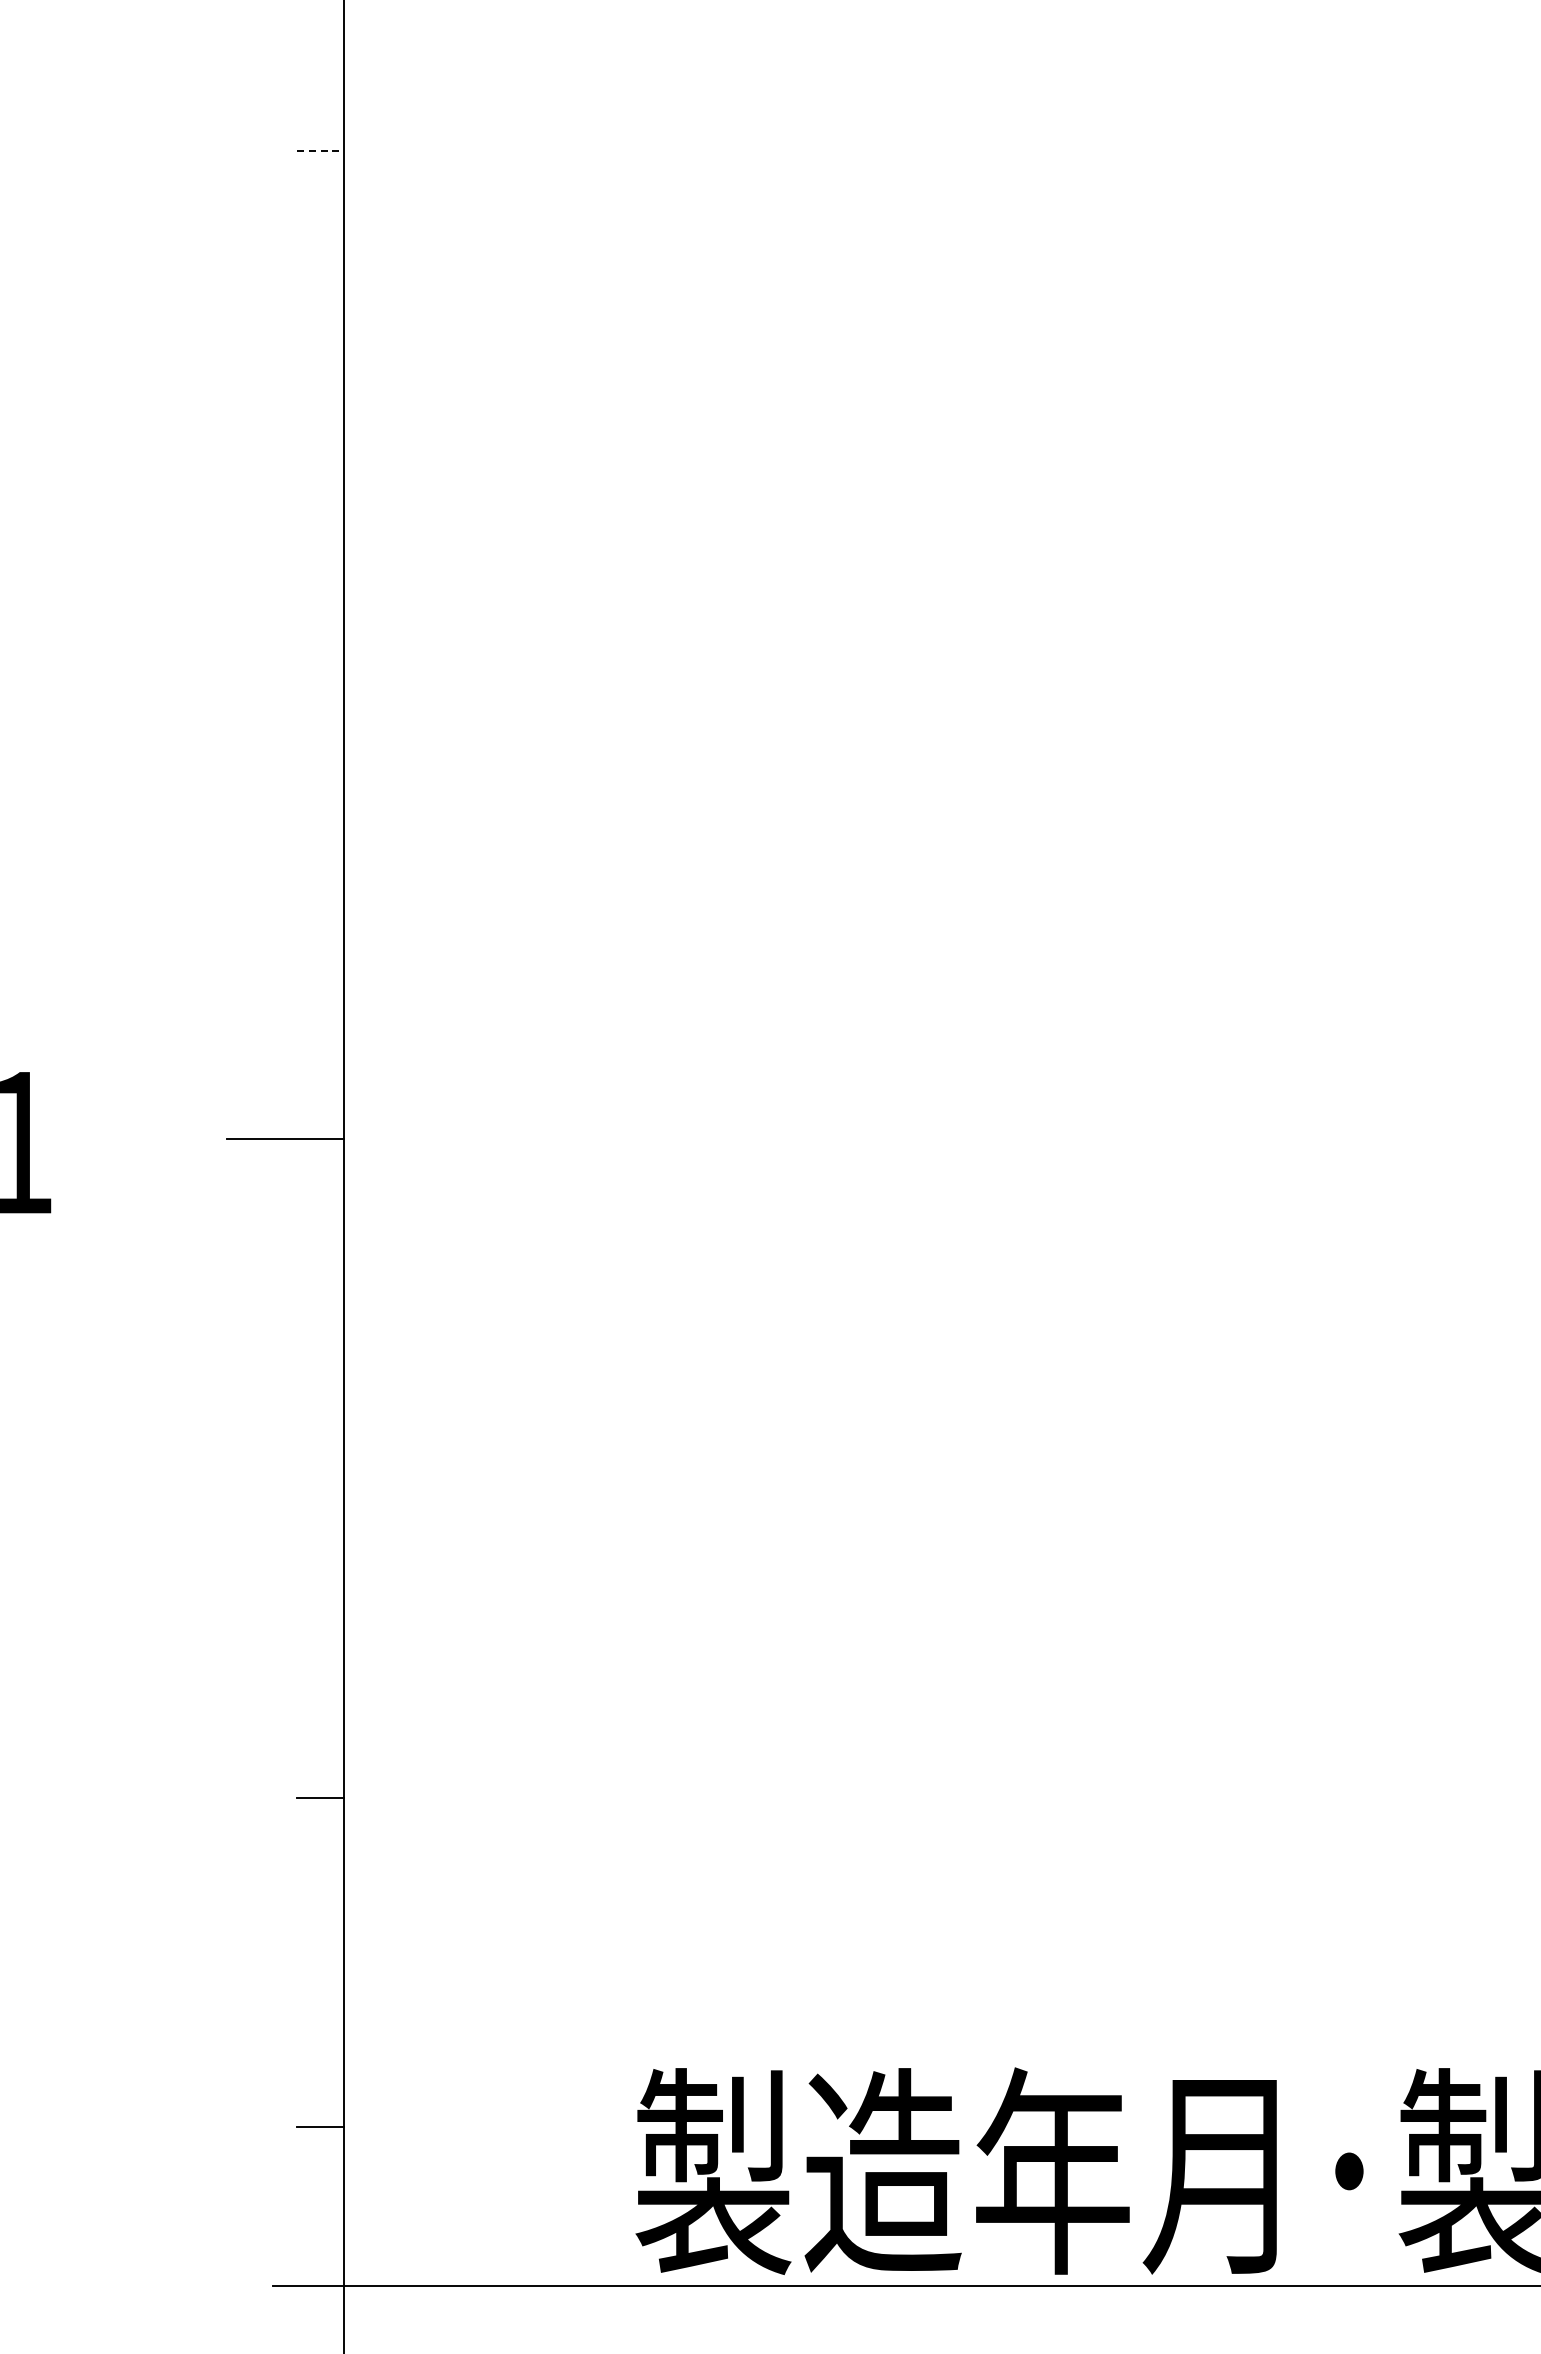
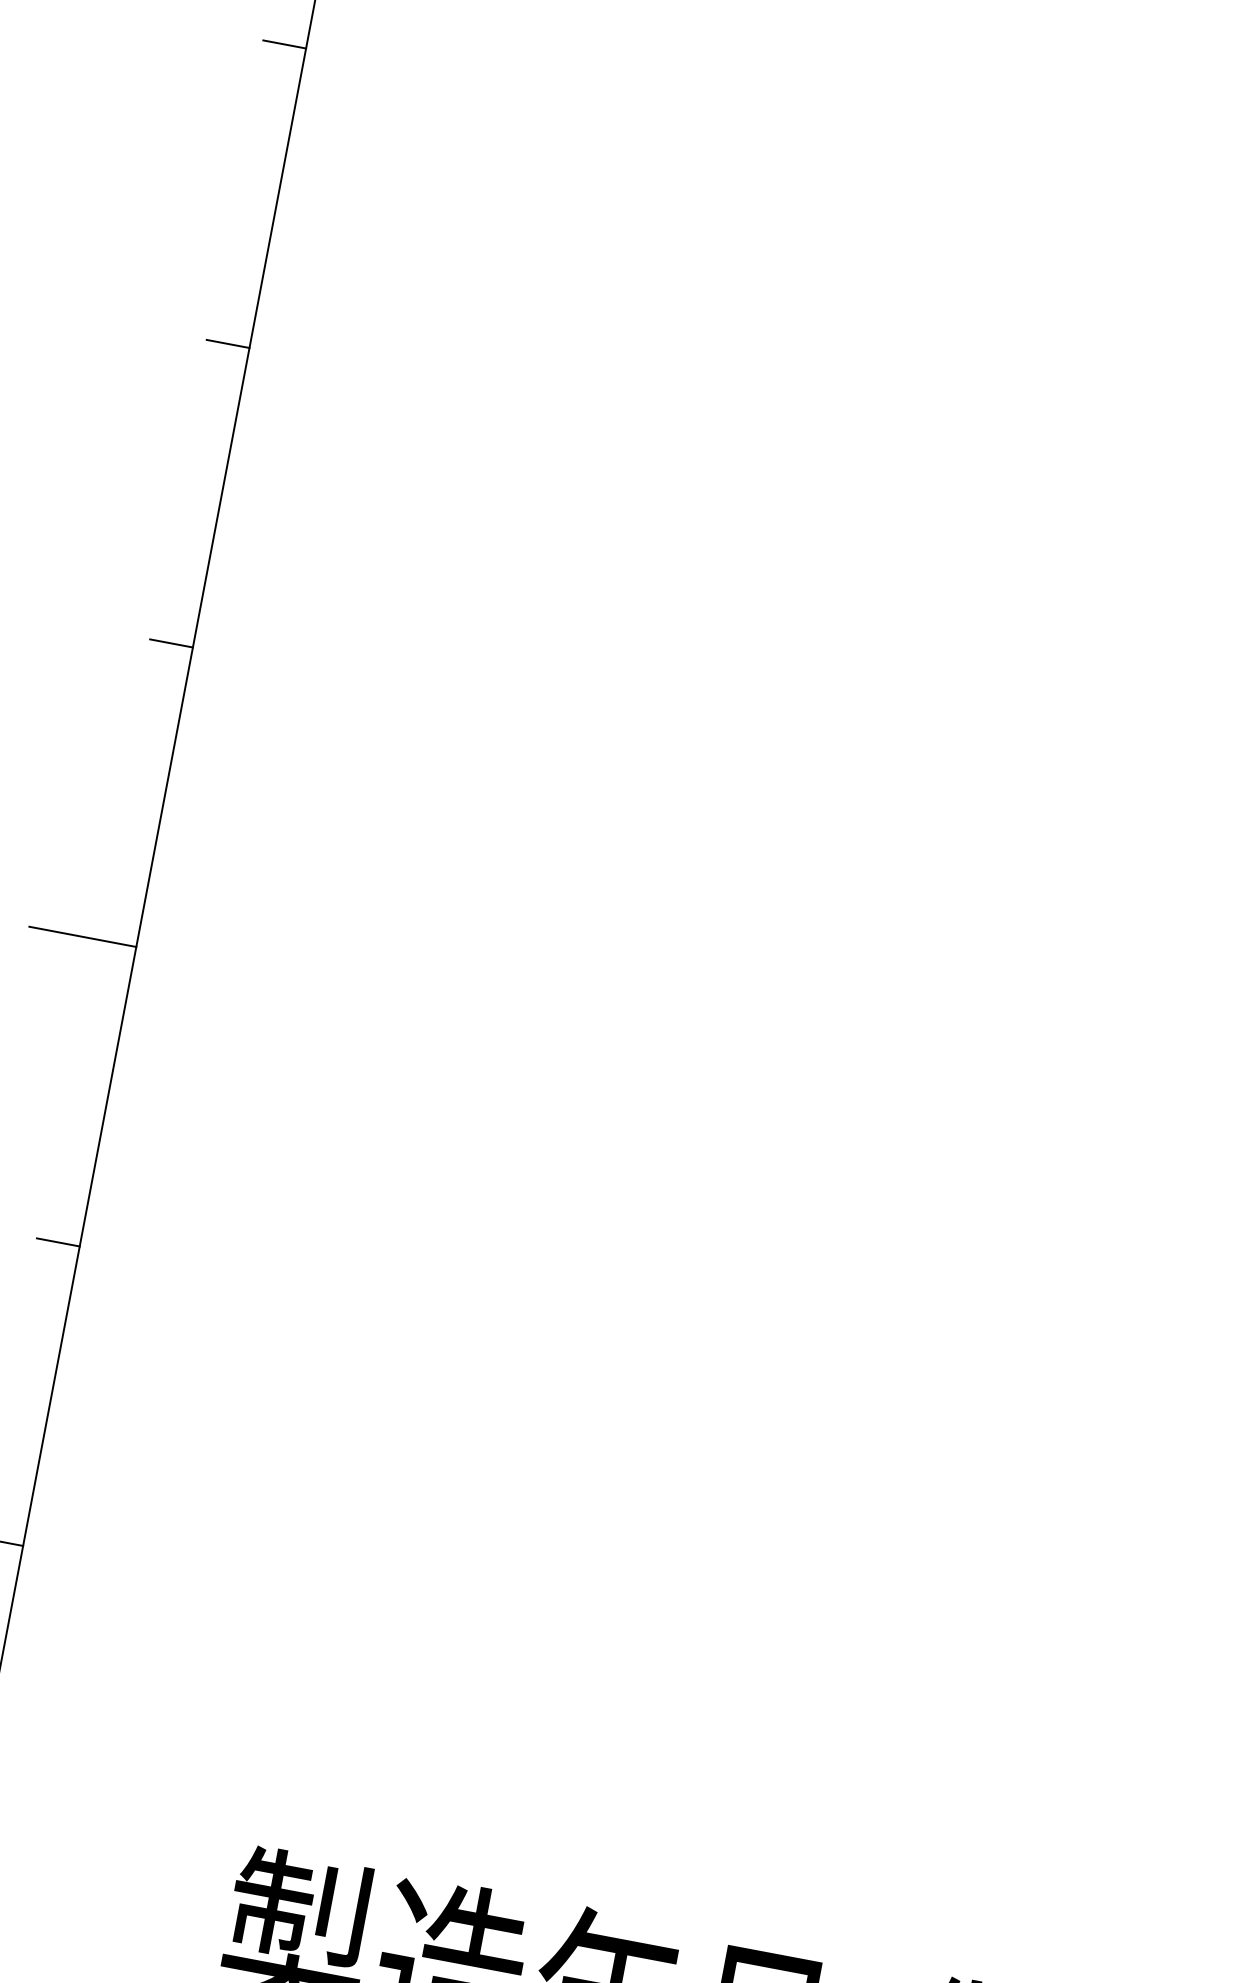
line: (320, 151) -> (284, 44), dashed -> solid
line: (320, 480) -> (227, 343), added
line: (320, 809) -> (171, 643), added
line: (320, 1468) -> (58, 1242), added

